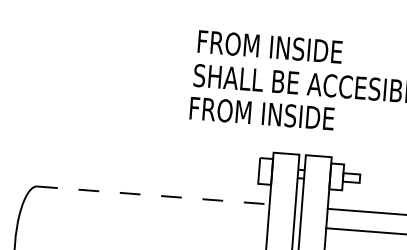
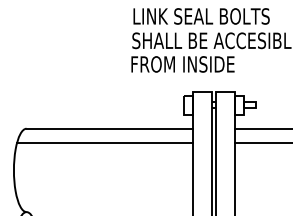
text: (294, 48) -> (202, 16), FROM INSIDE -> LINK SEAL BOLTS
line: (154, 195) -> (110, 128), dashed -> solid
line: (145, 214) -> (105, 142), added

